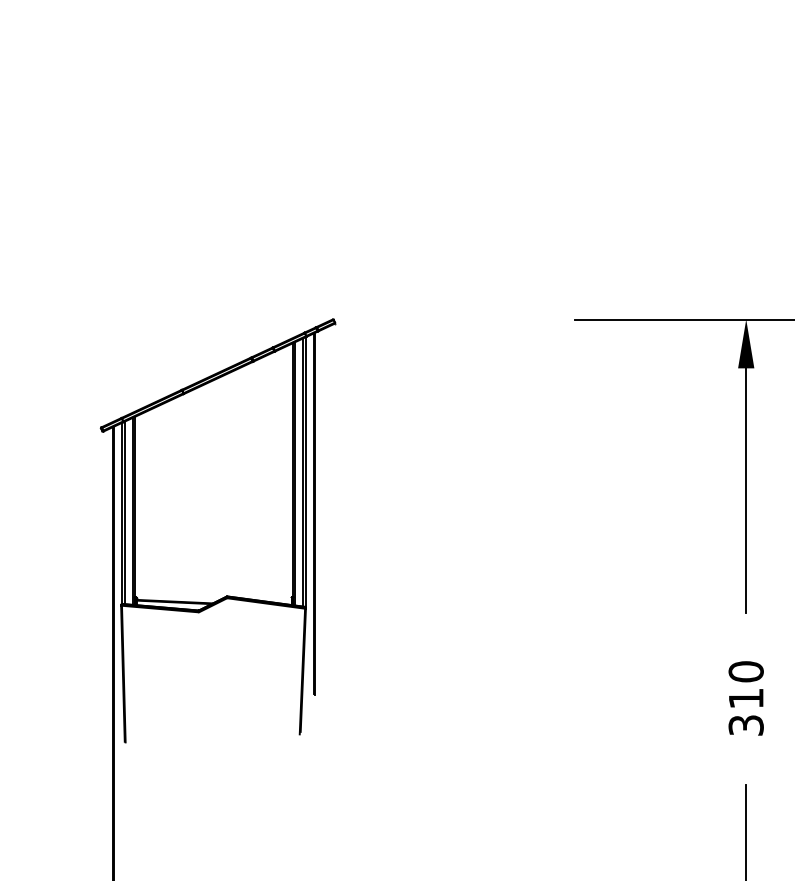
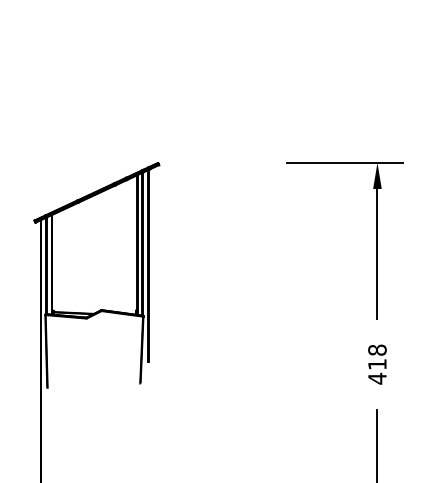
text: (746, 698) -> (377, 364), 310 -> 418

